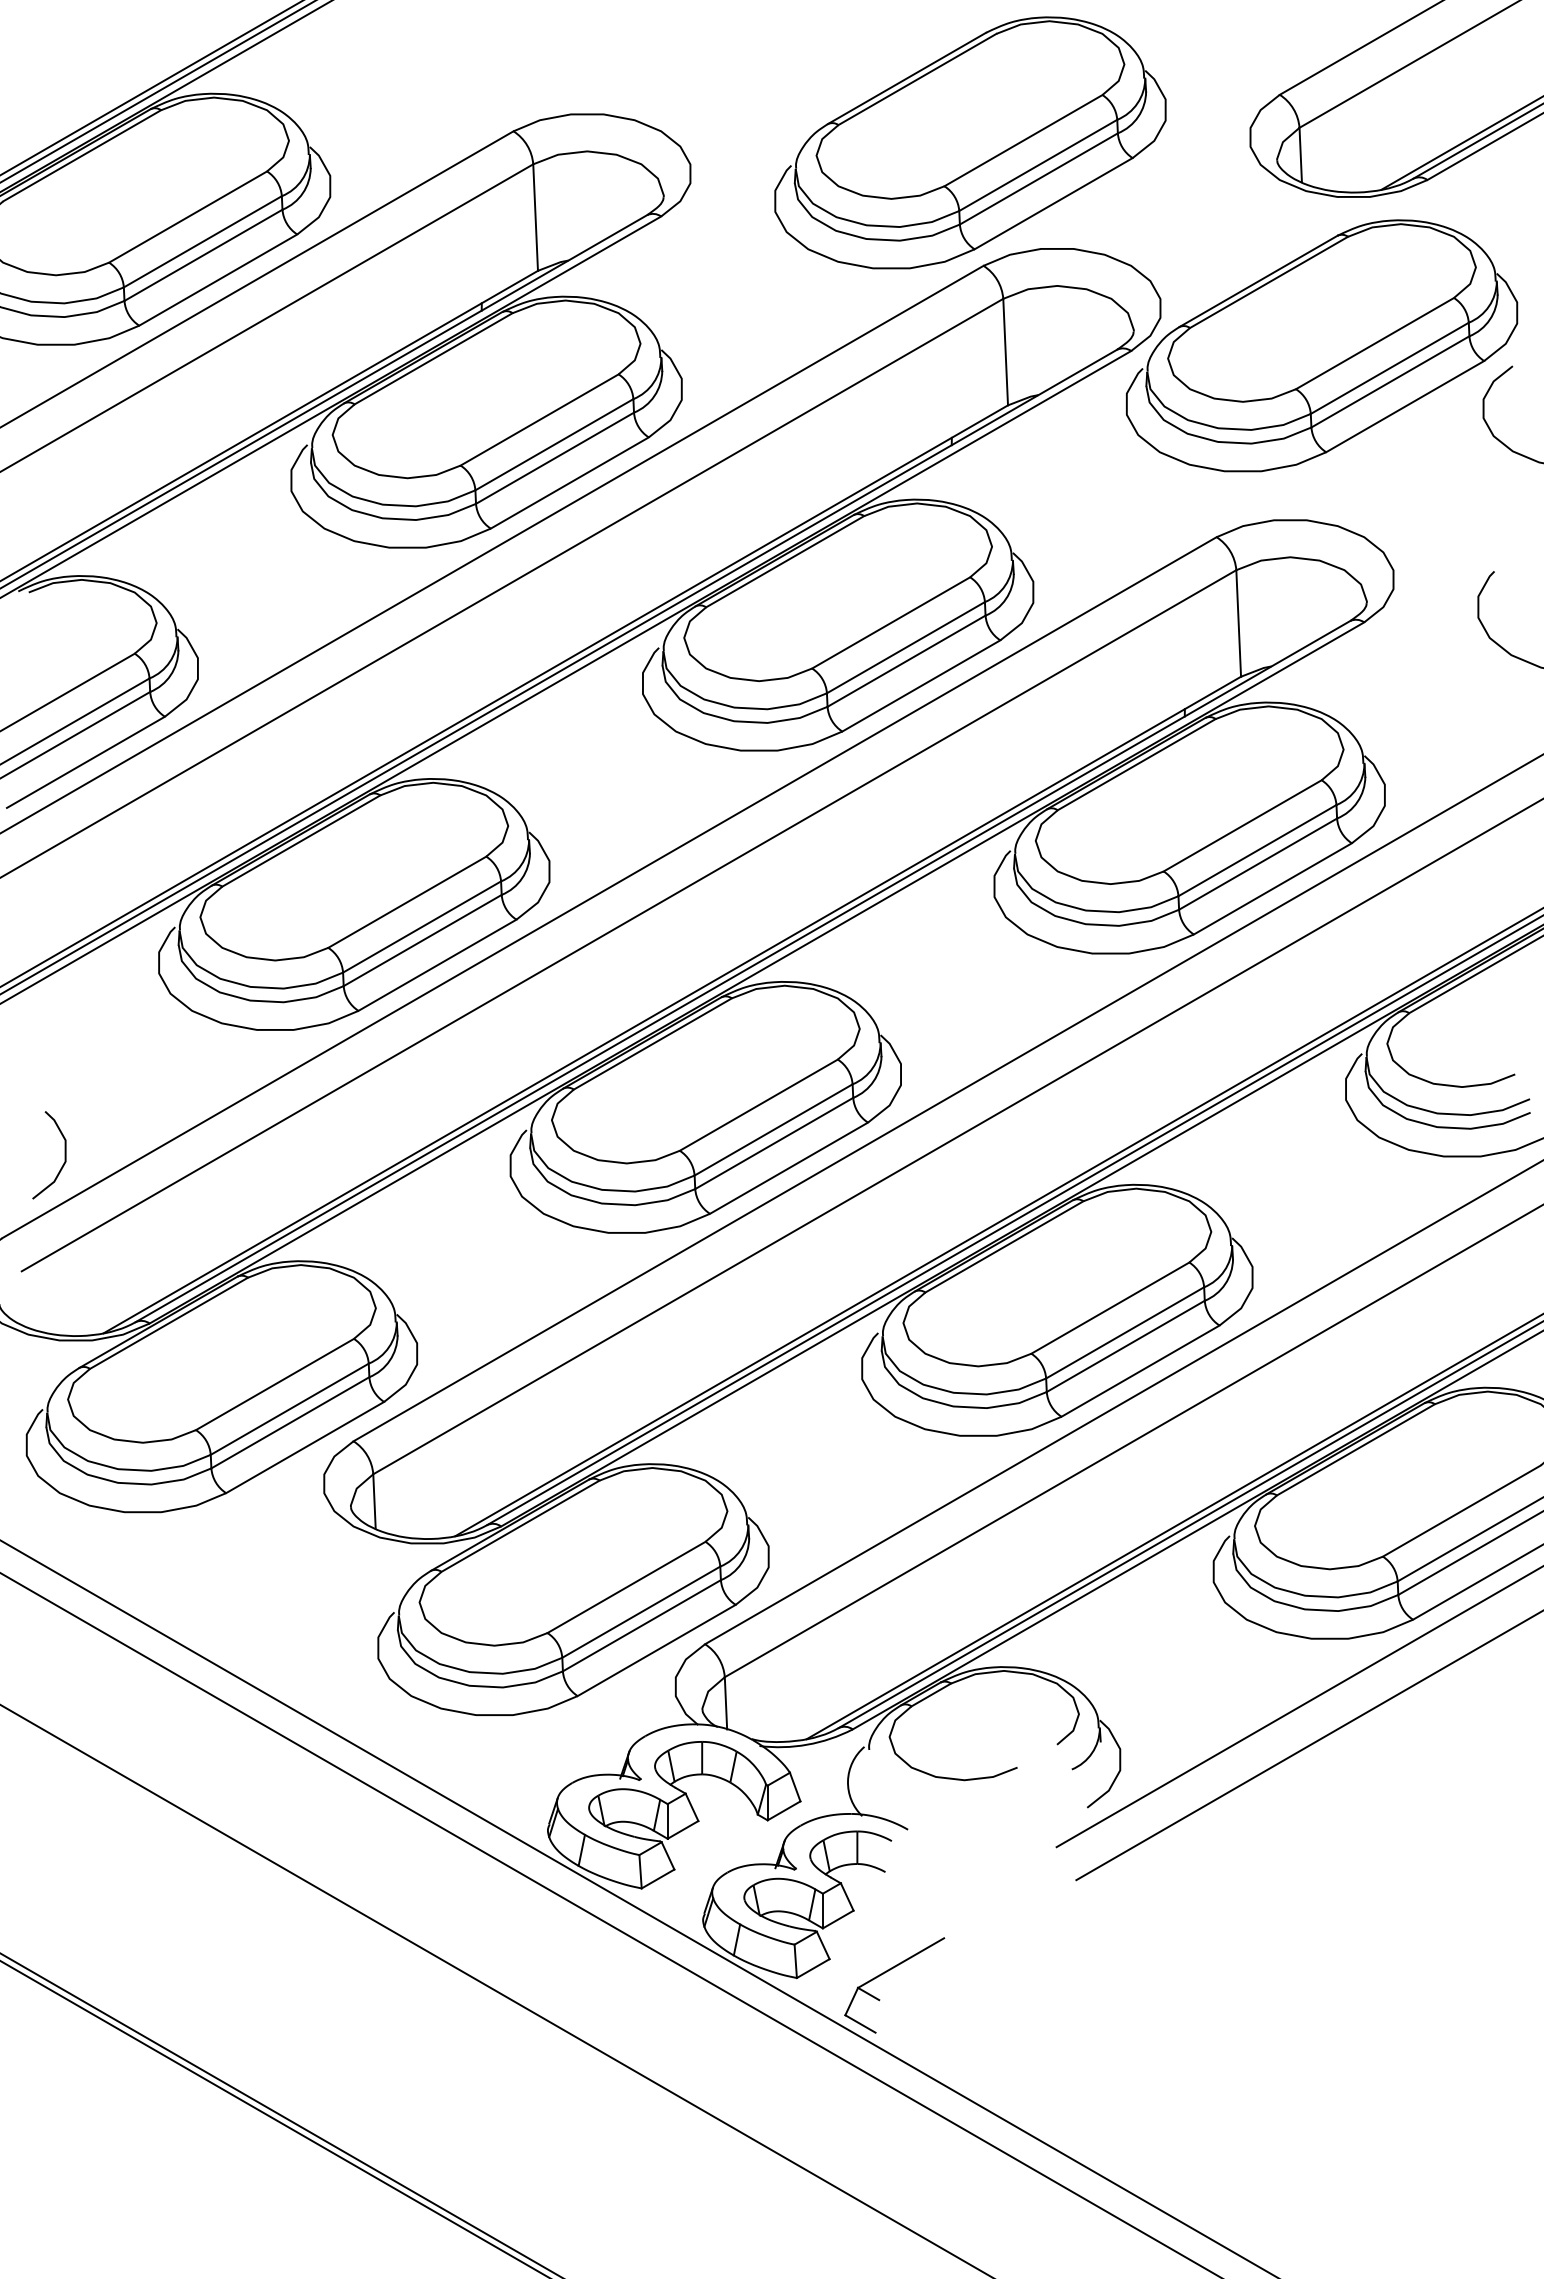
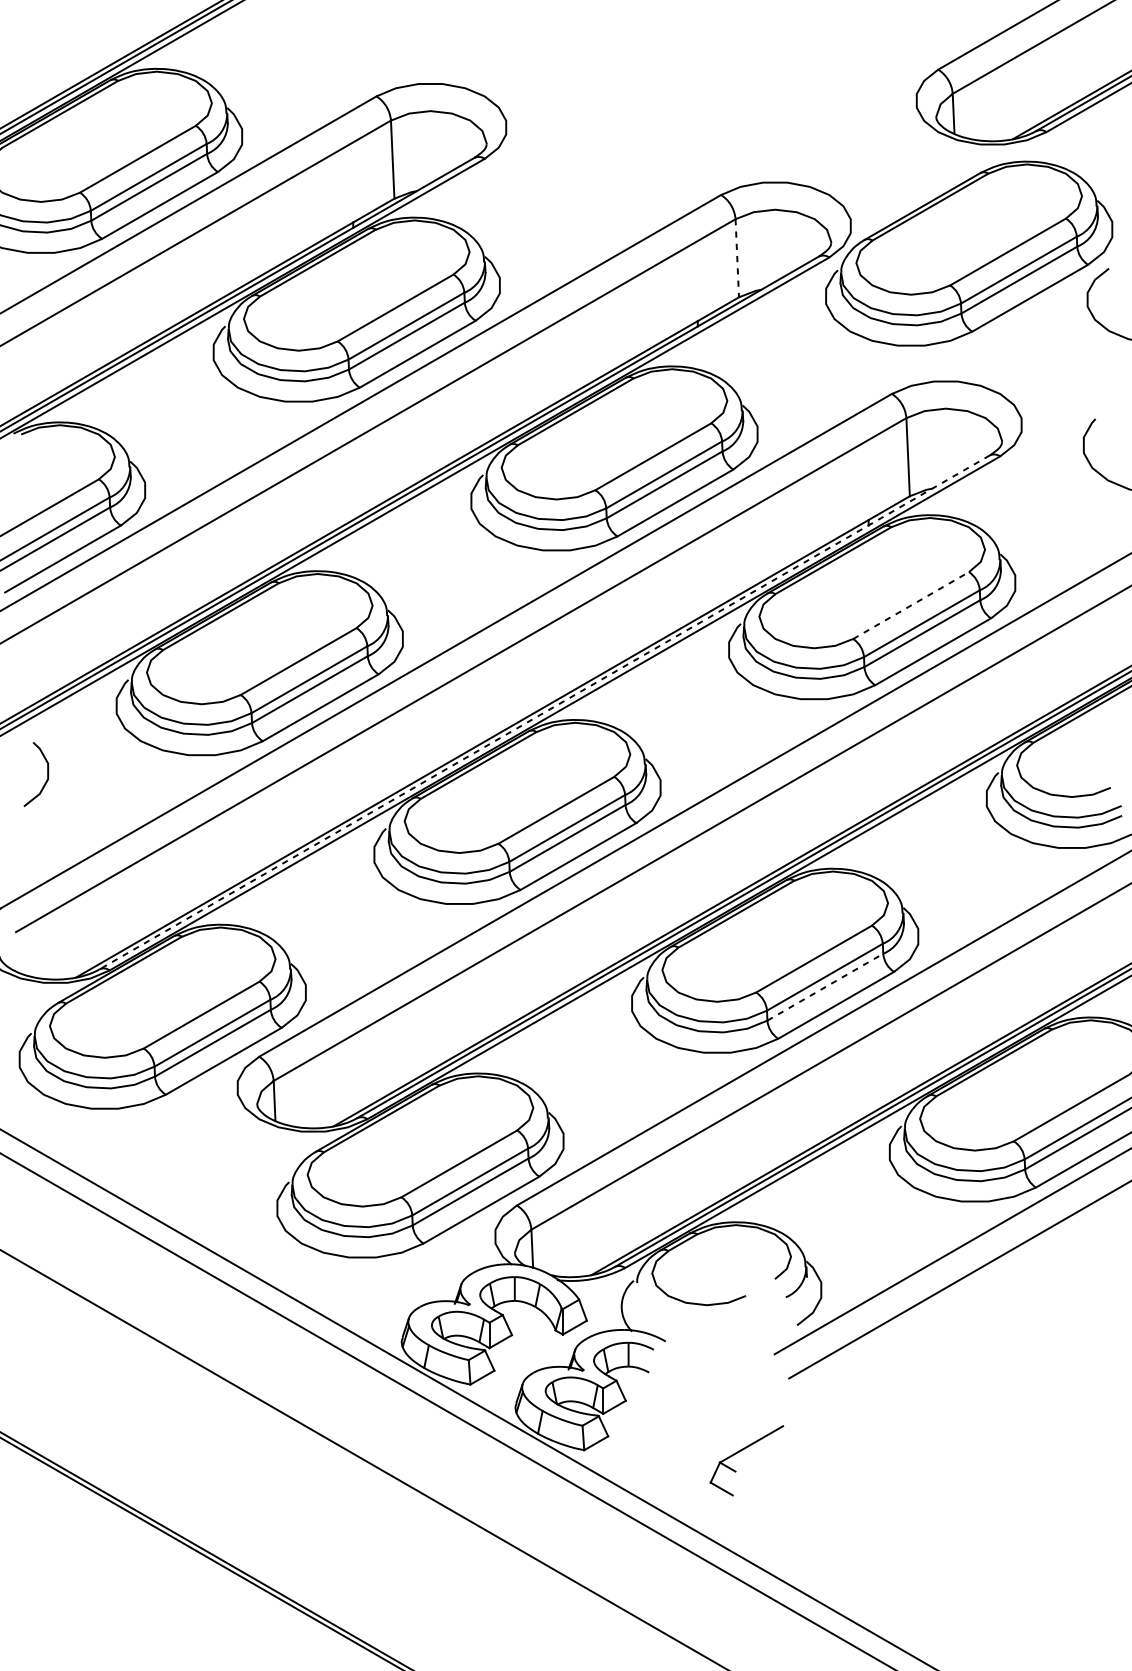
part: (970, 142) -> (711, 104), removed
line: (1005, 352) -> (737, 258), solid -> dashed
line: (1243, 825) -> (911, 605), solid -> dashed
line: (742, 971) -> (544, 712), solid -> dashed
curve: (64, 1155) -> (47, 774), moved
line: (1126, 1346) -> (825, 987), solid -> dashed
part: (885, 1973) -> (740, 1452), moved

